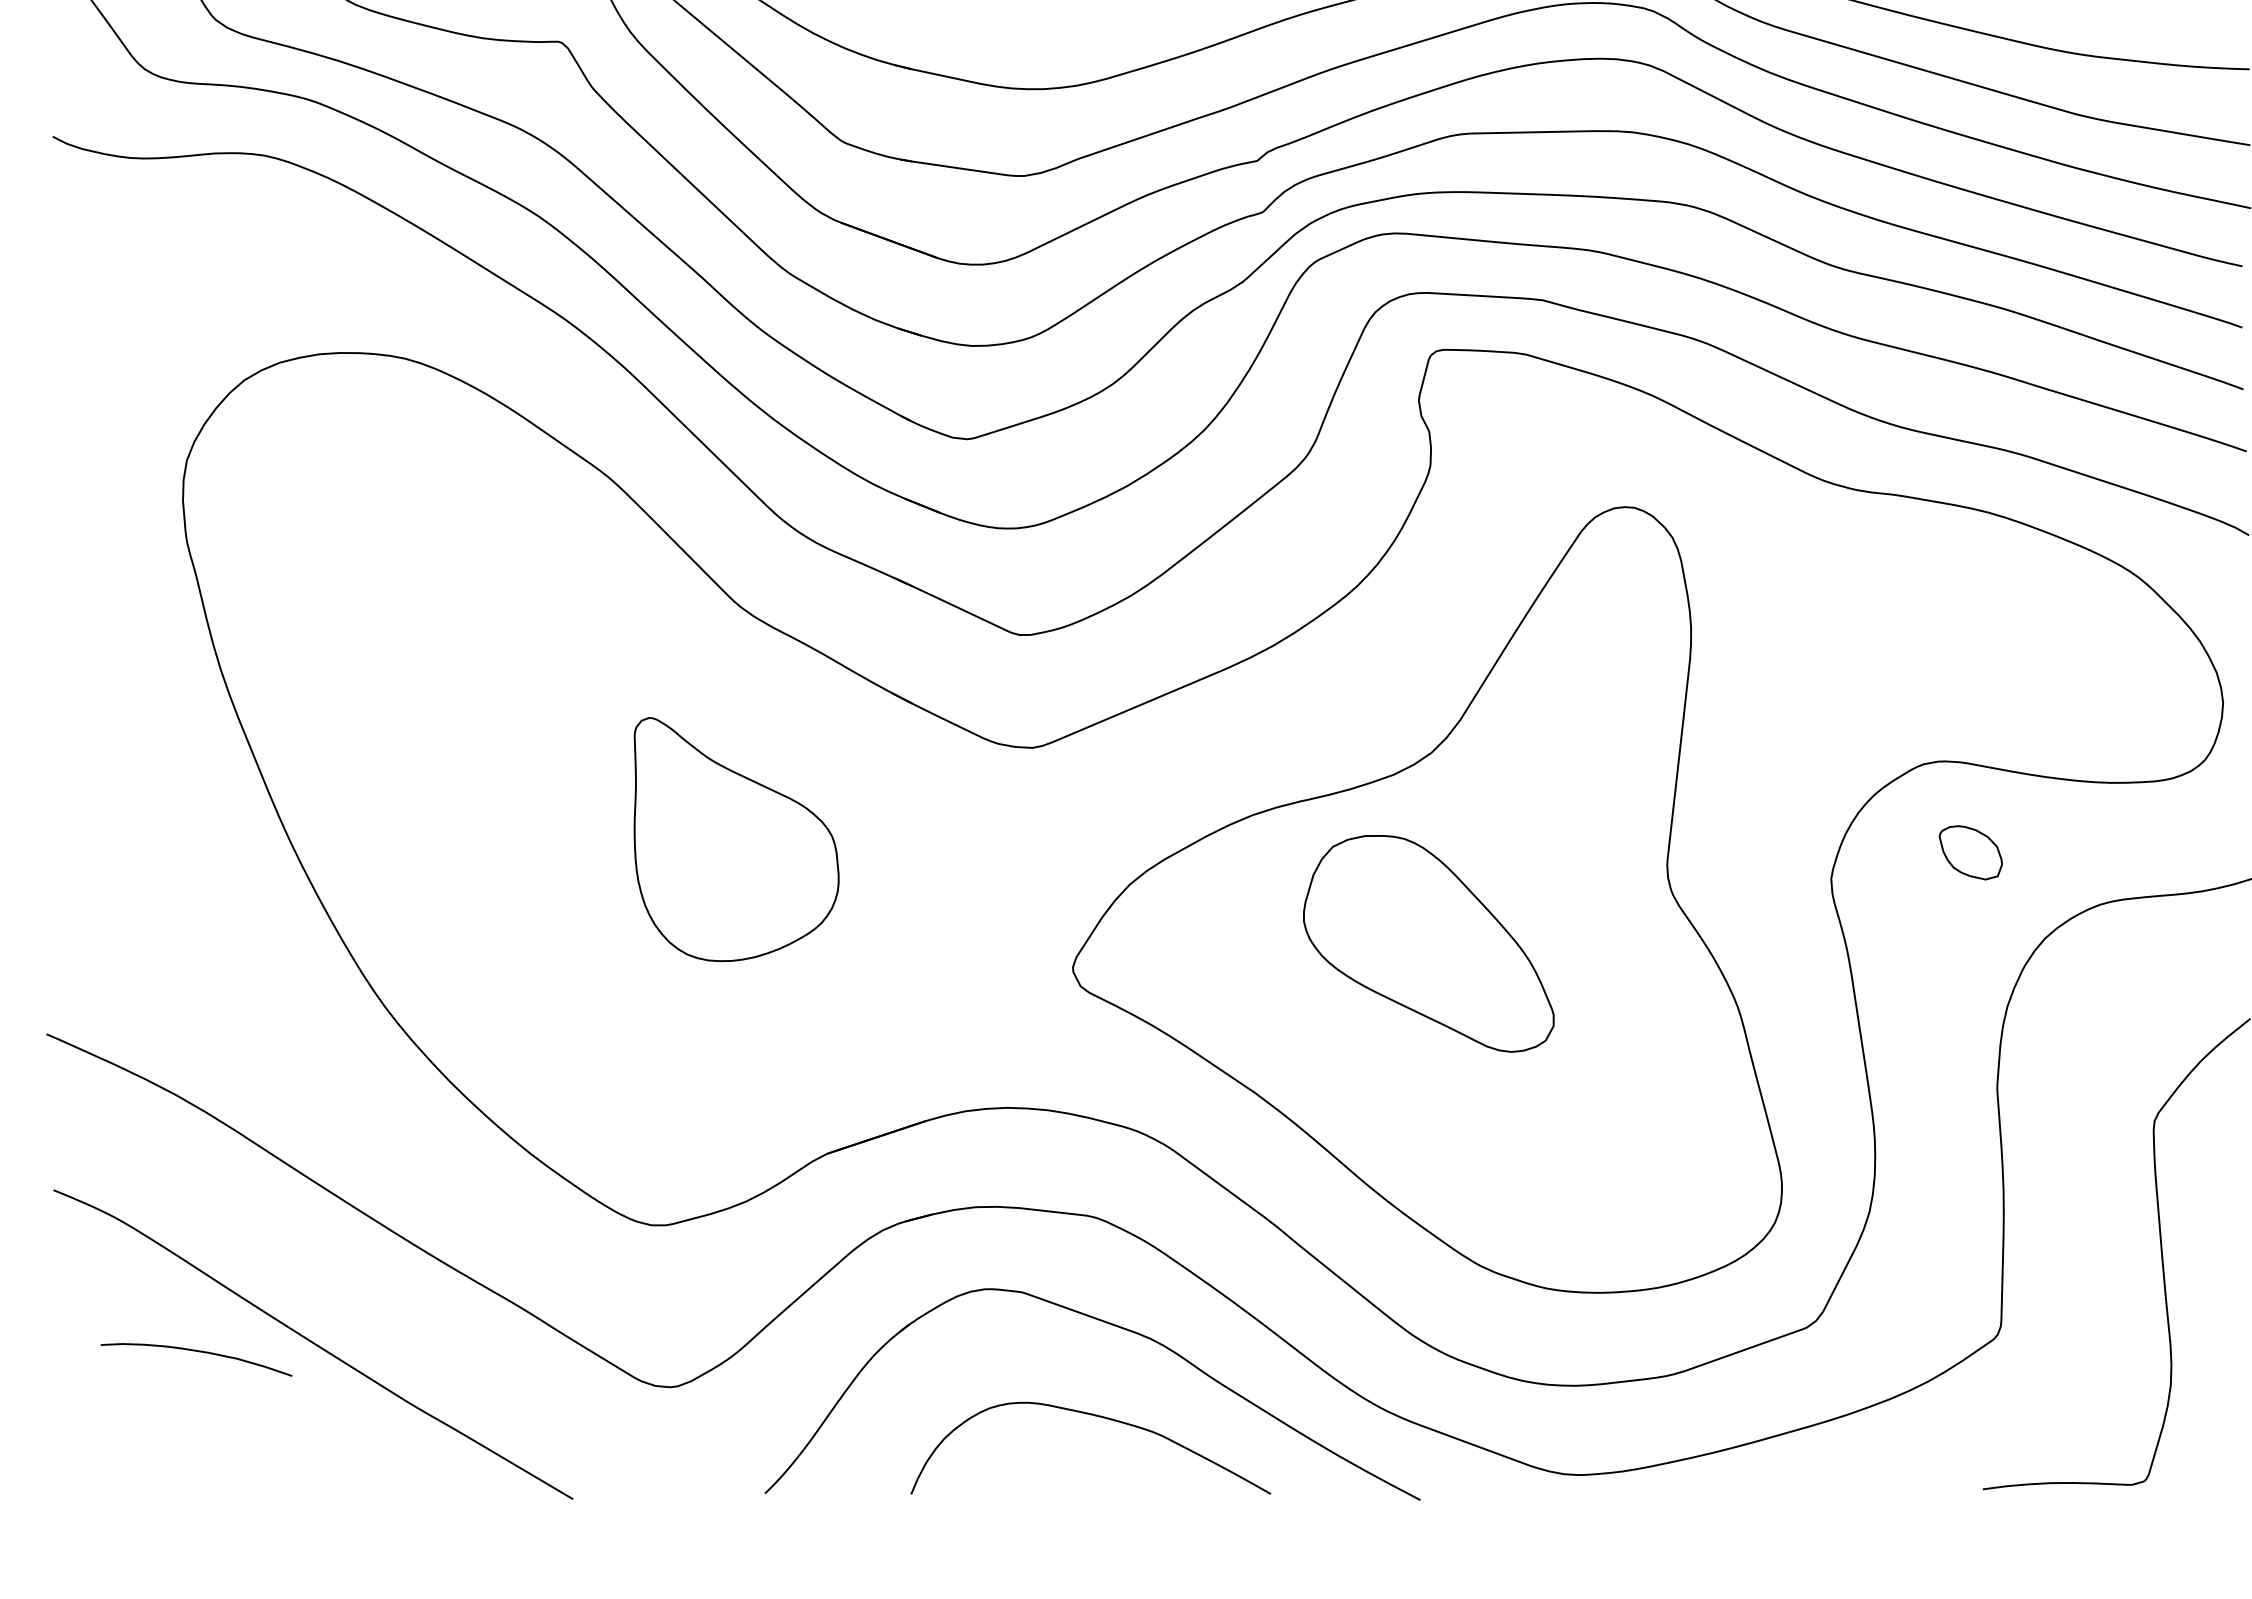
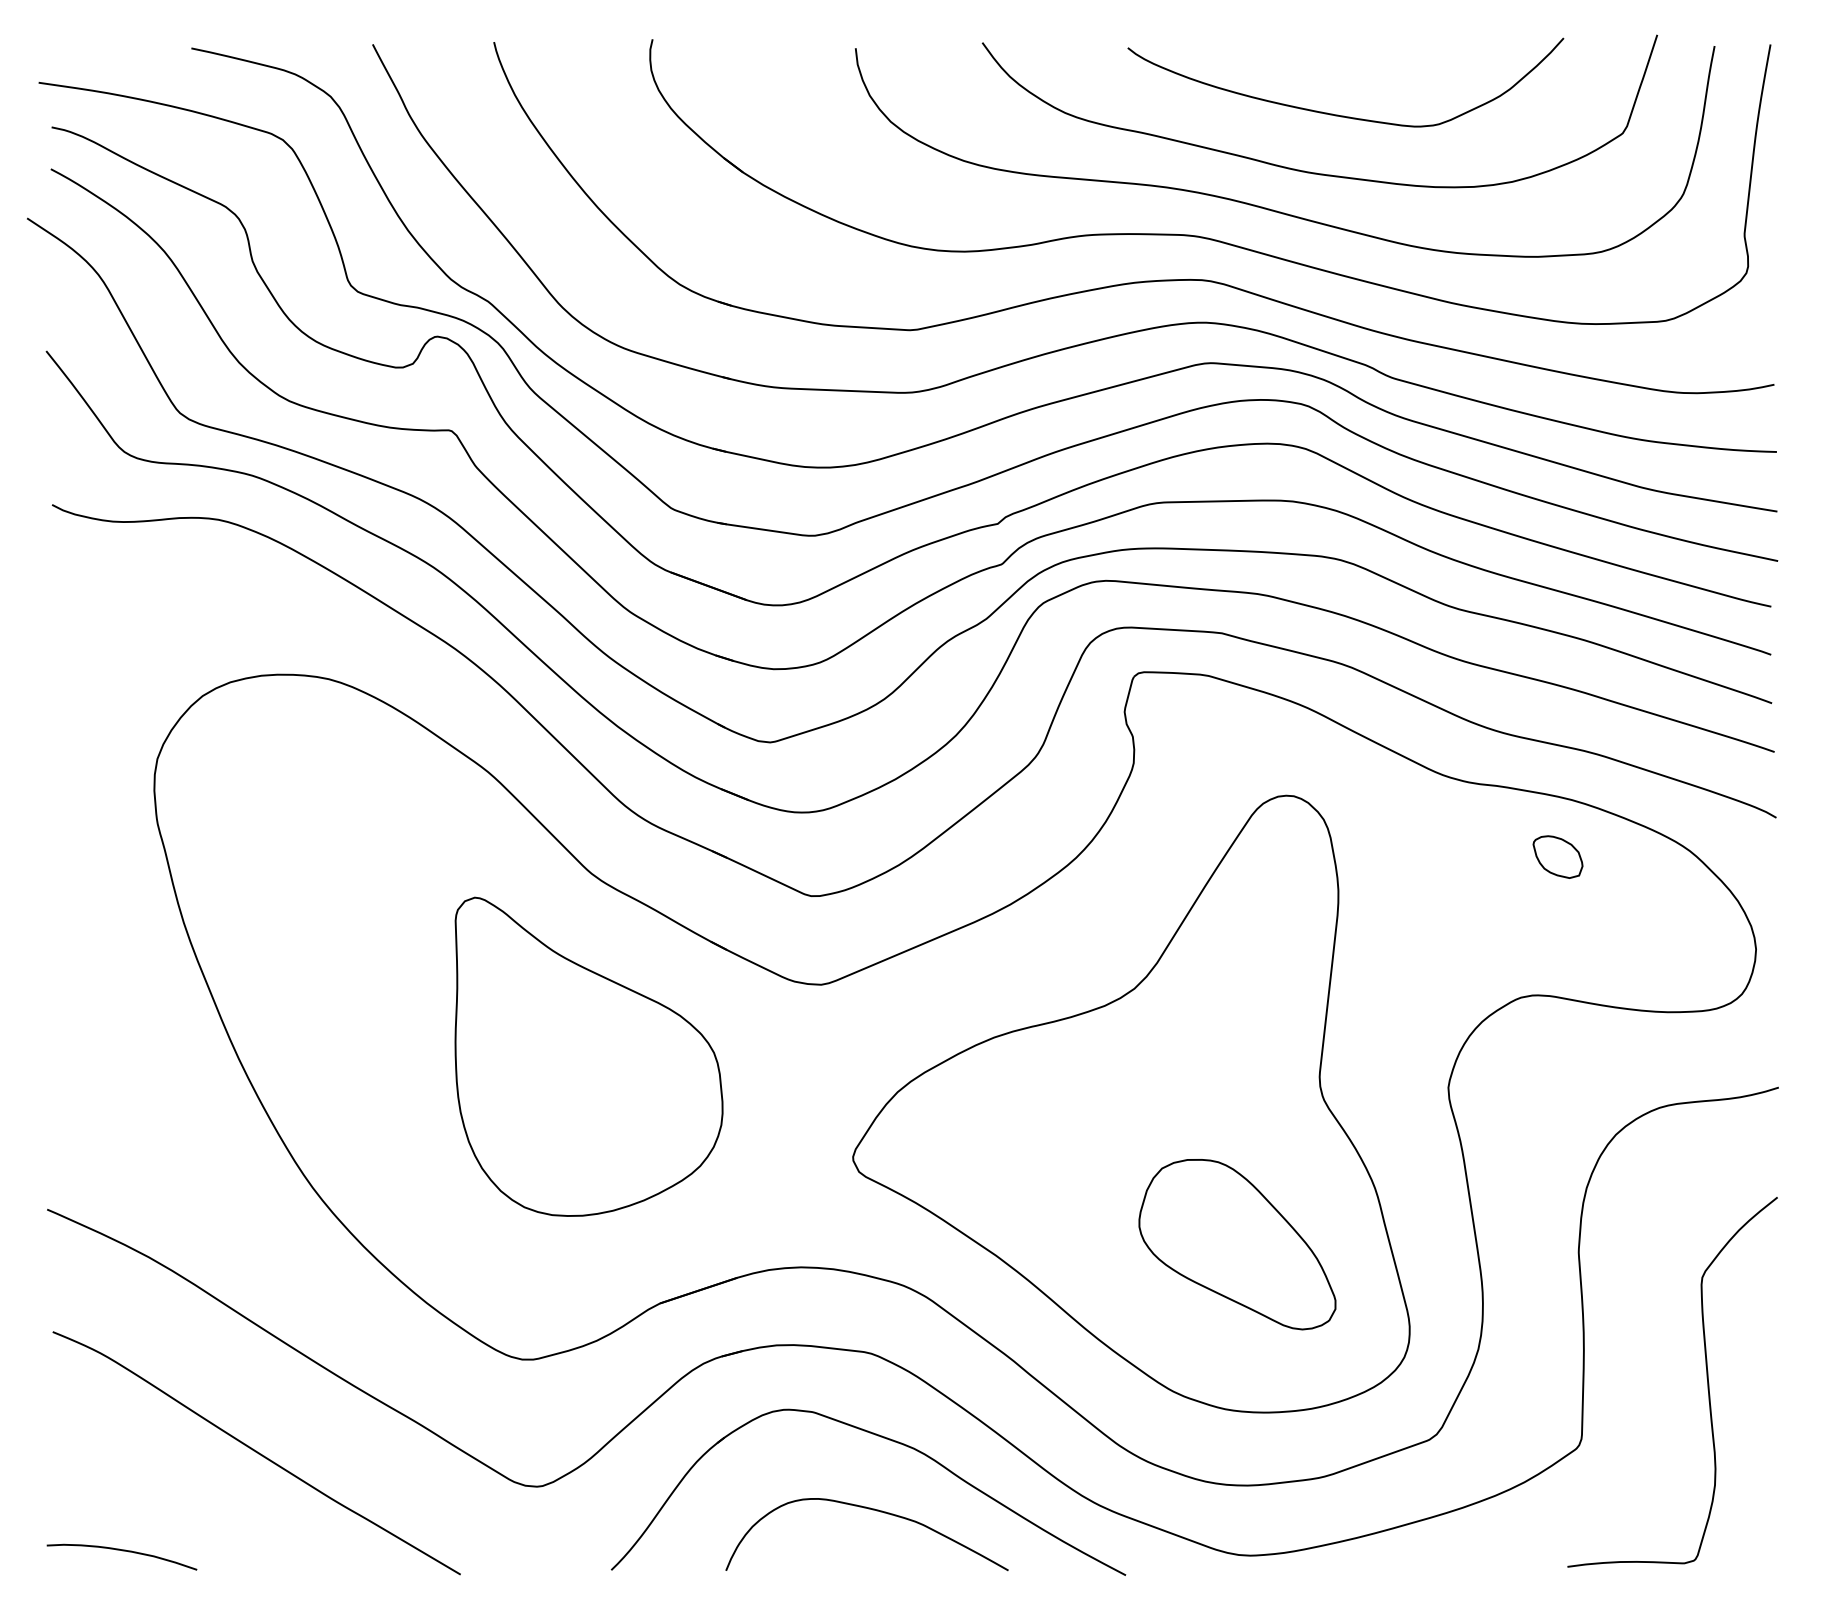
part: (735, 839) -> (588, 1056), size x1.67
part: (1970, 852) -> (1557, 856), moved
part: (1428, 943) -> (1237, 1244), moved
curve: (197, 1352) -> (122, 1551), moved

